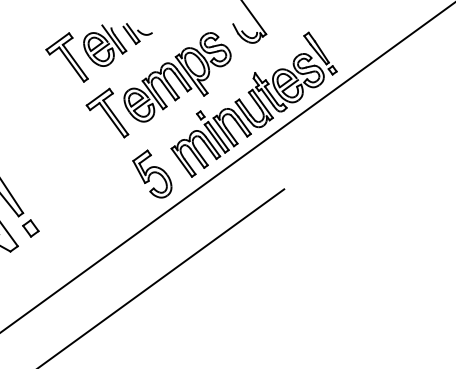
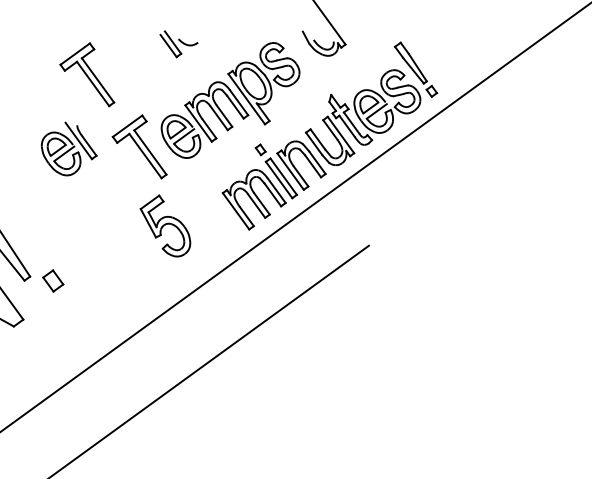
part: (105, 45) -> (69, 148), moved
part: (152, 173) -> (165, 225), moved
part: (30, 228) -> (52, 281), moved

